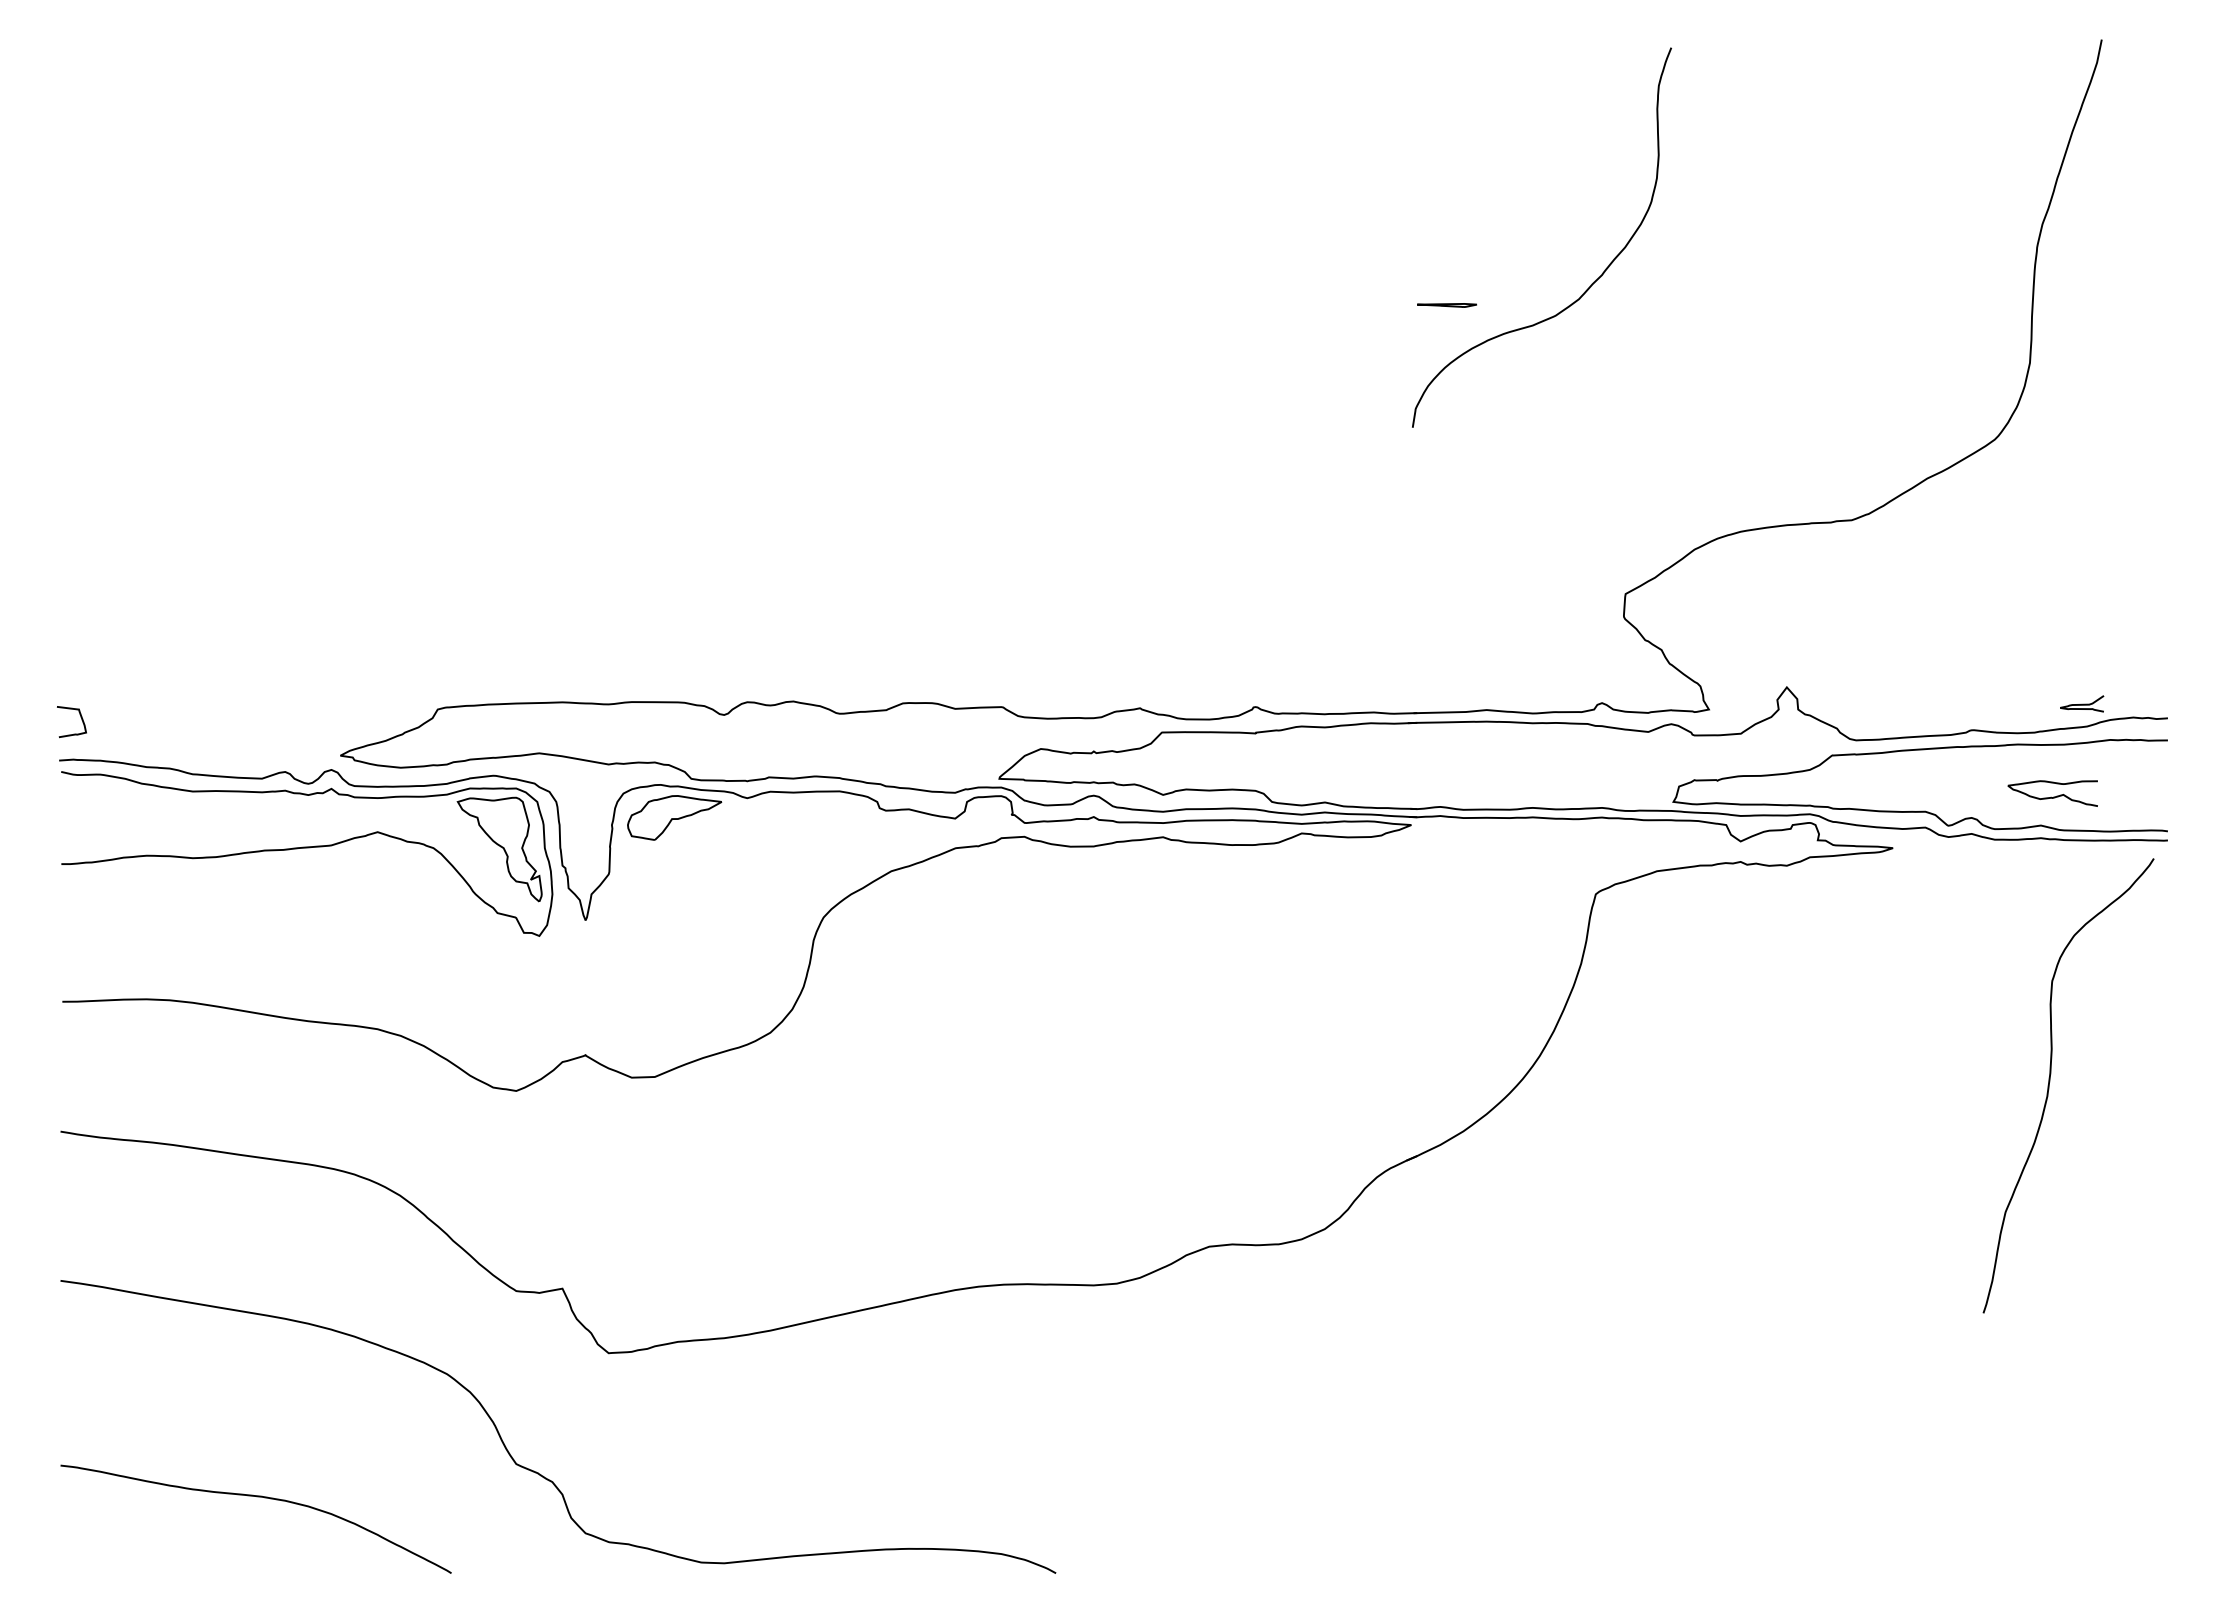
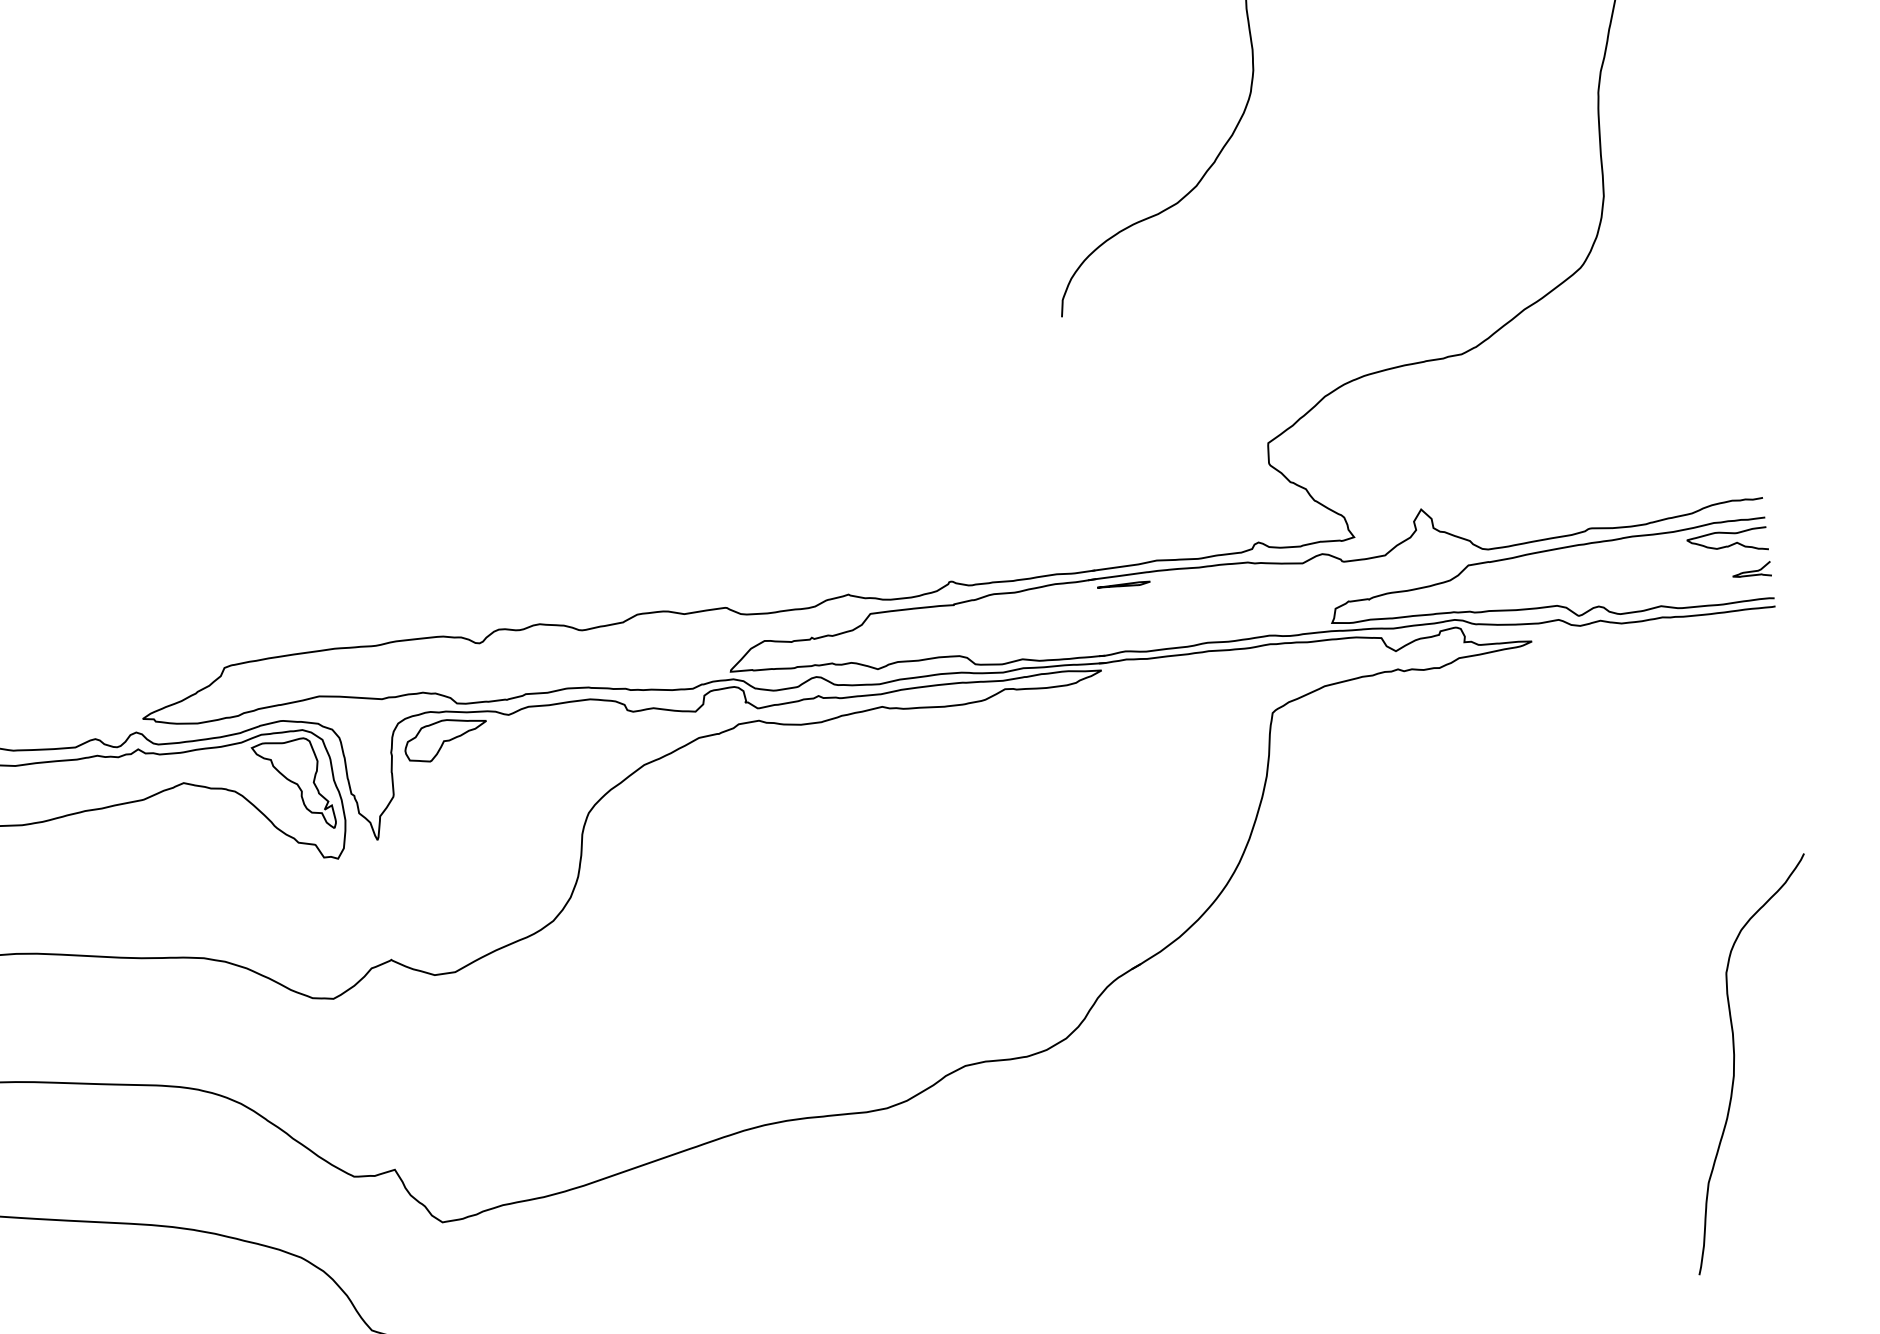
line: (1446, 305) -> (1123, 585), moved
curve: (2082, 703) -> (1752, 570), moved
curve: (2051, 796) -> (1726, 545), moved
curve: (2050, 1082) -> (1735, 1063), moved

